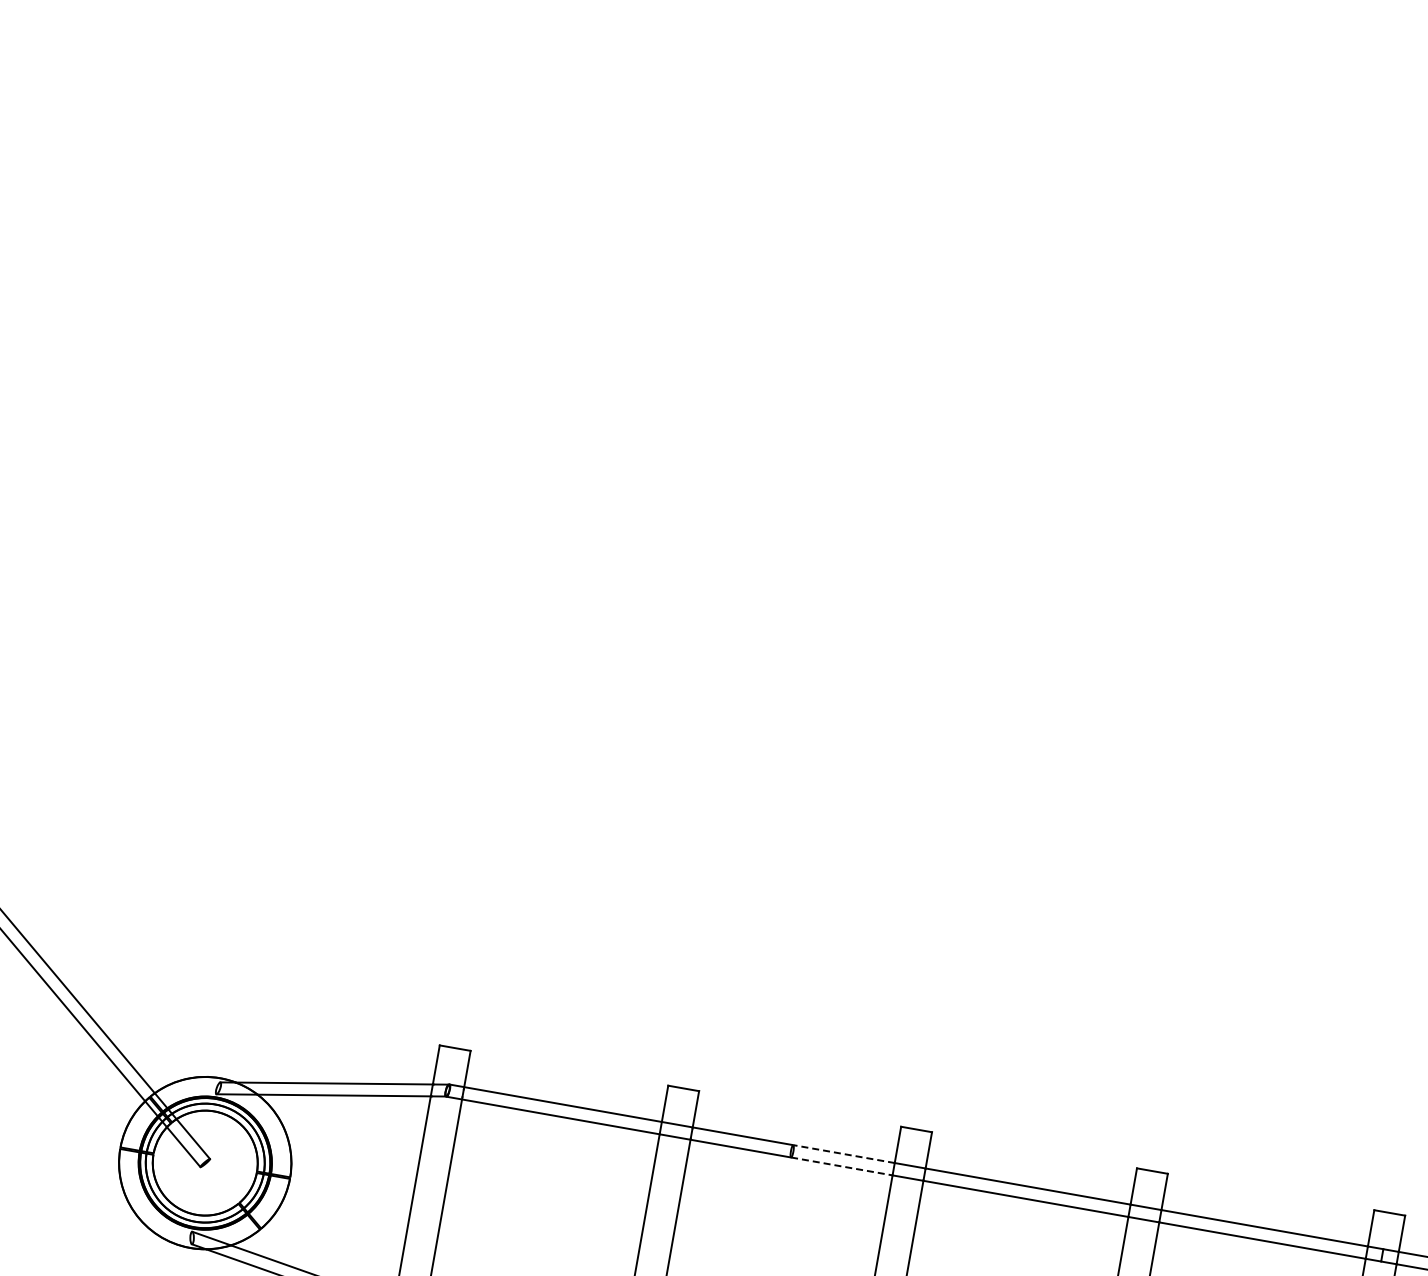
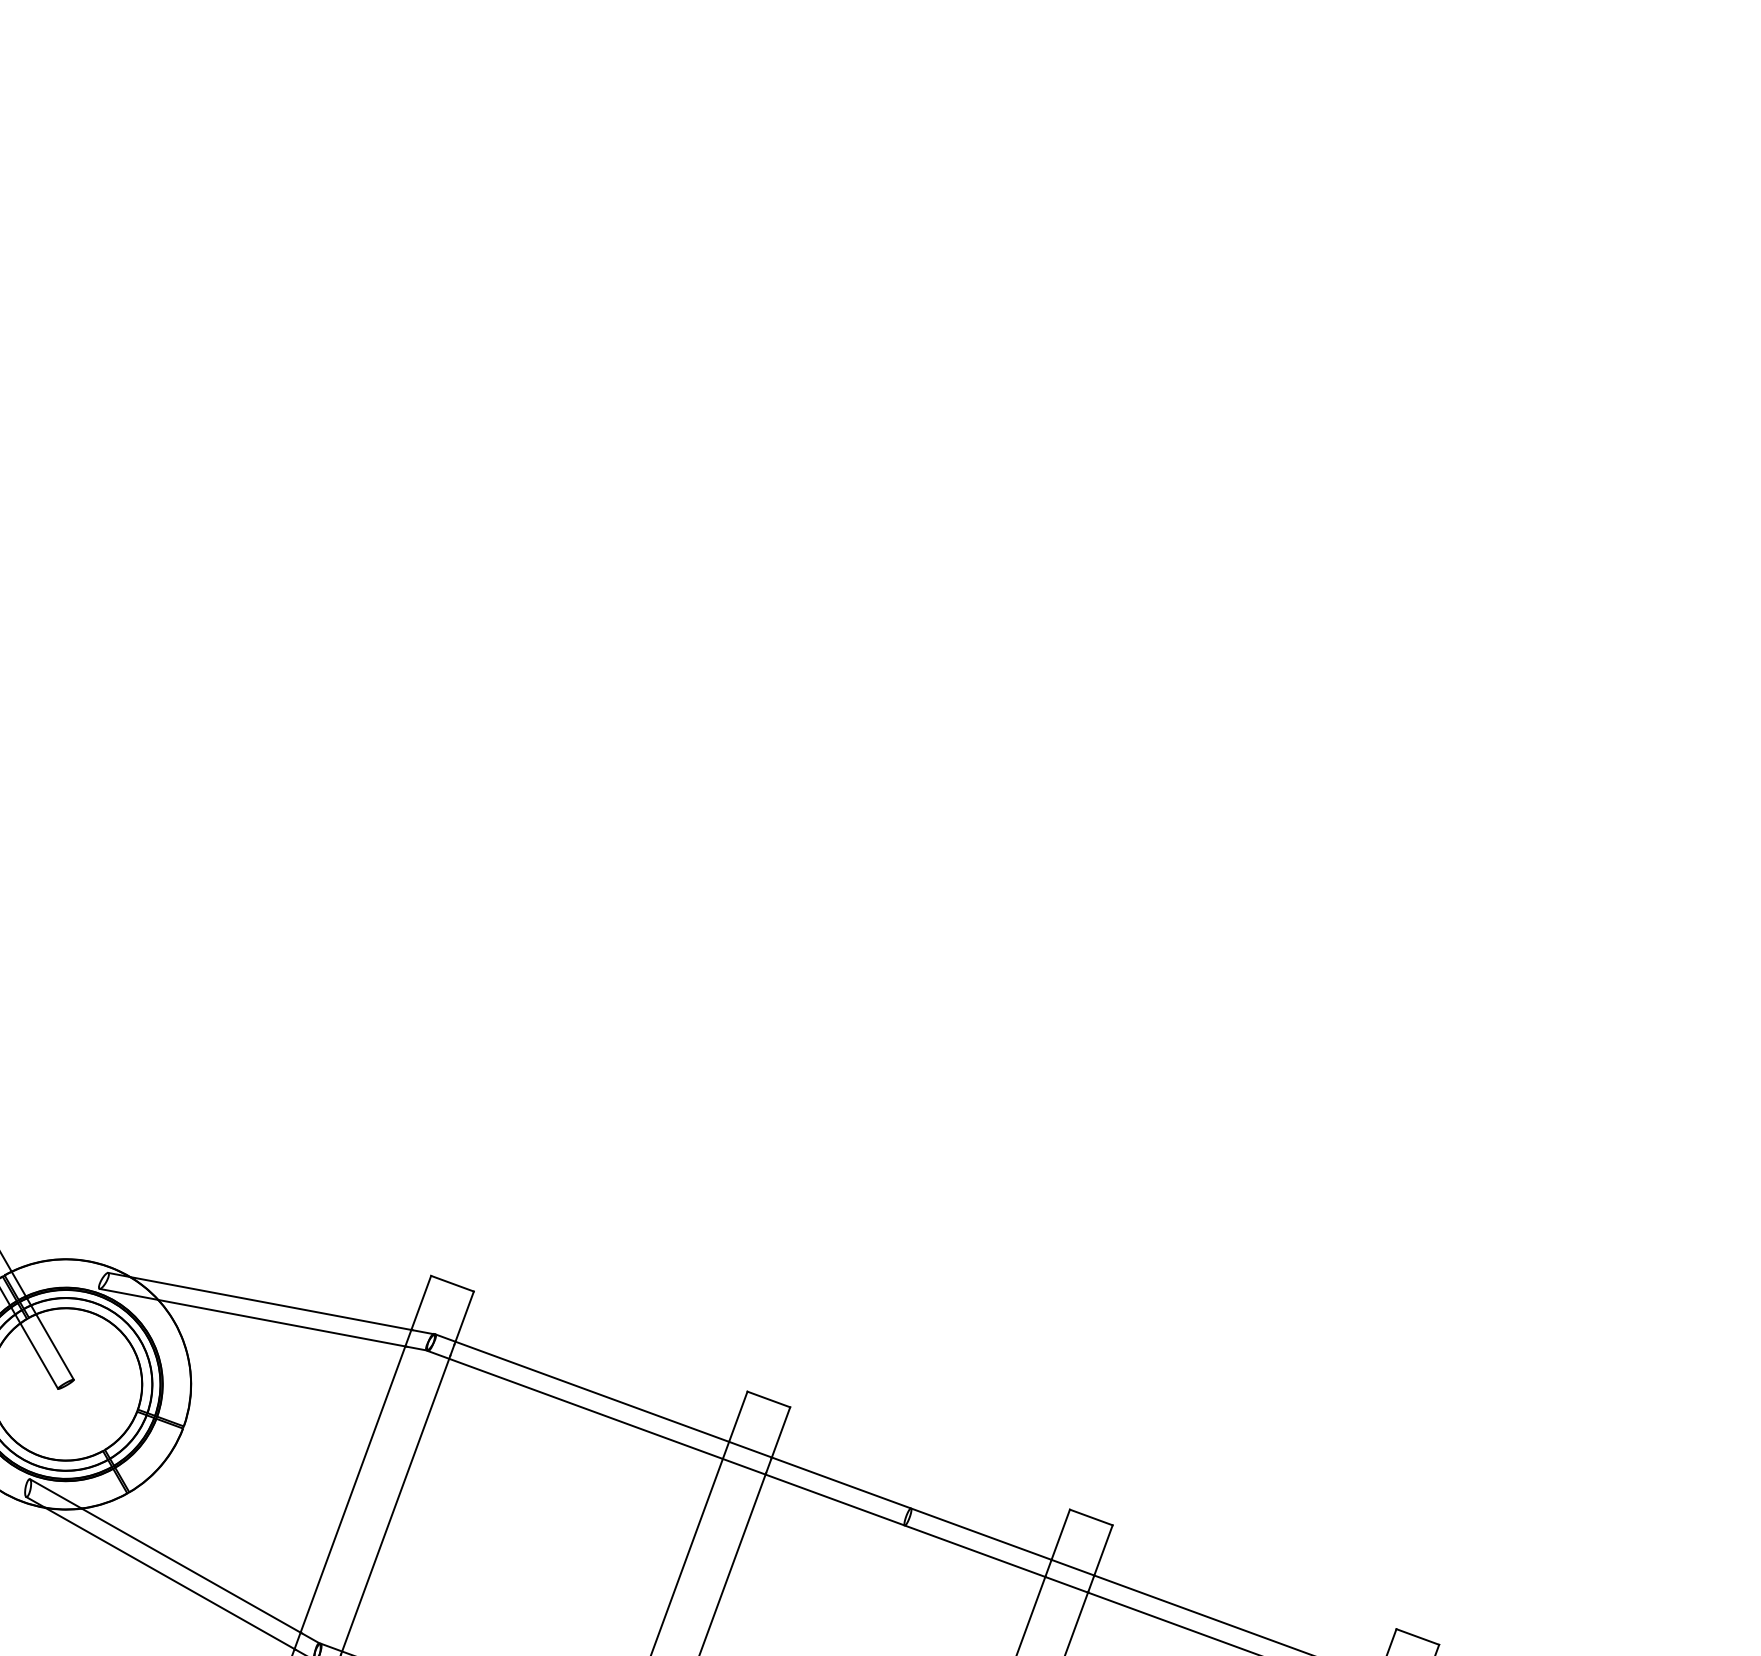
line: (844, 1154) -> (981, 1534), dashed -> solid
line: (841, 1166) -> (974, 1551), dashed -> solid

